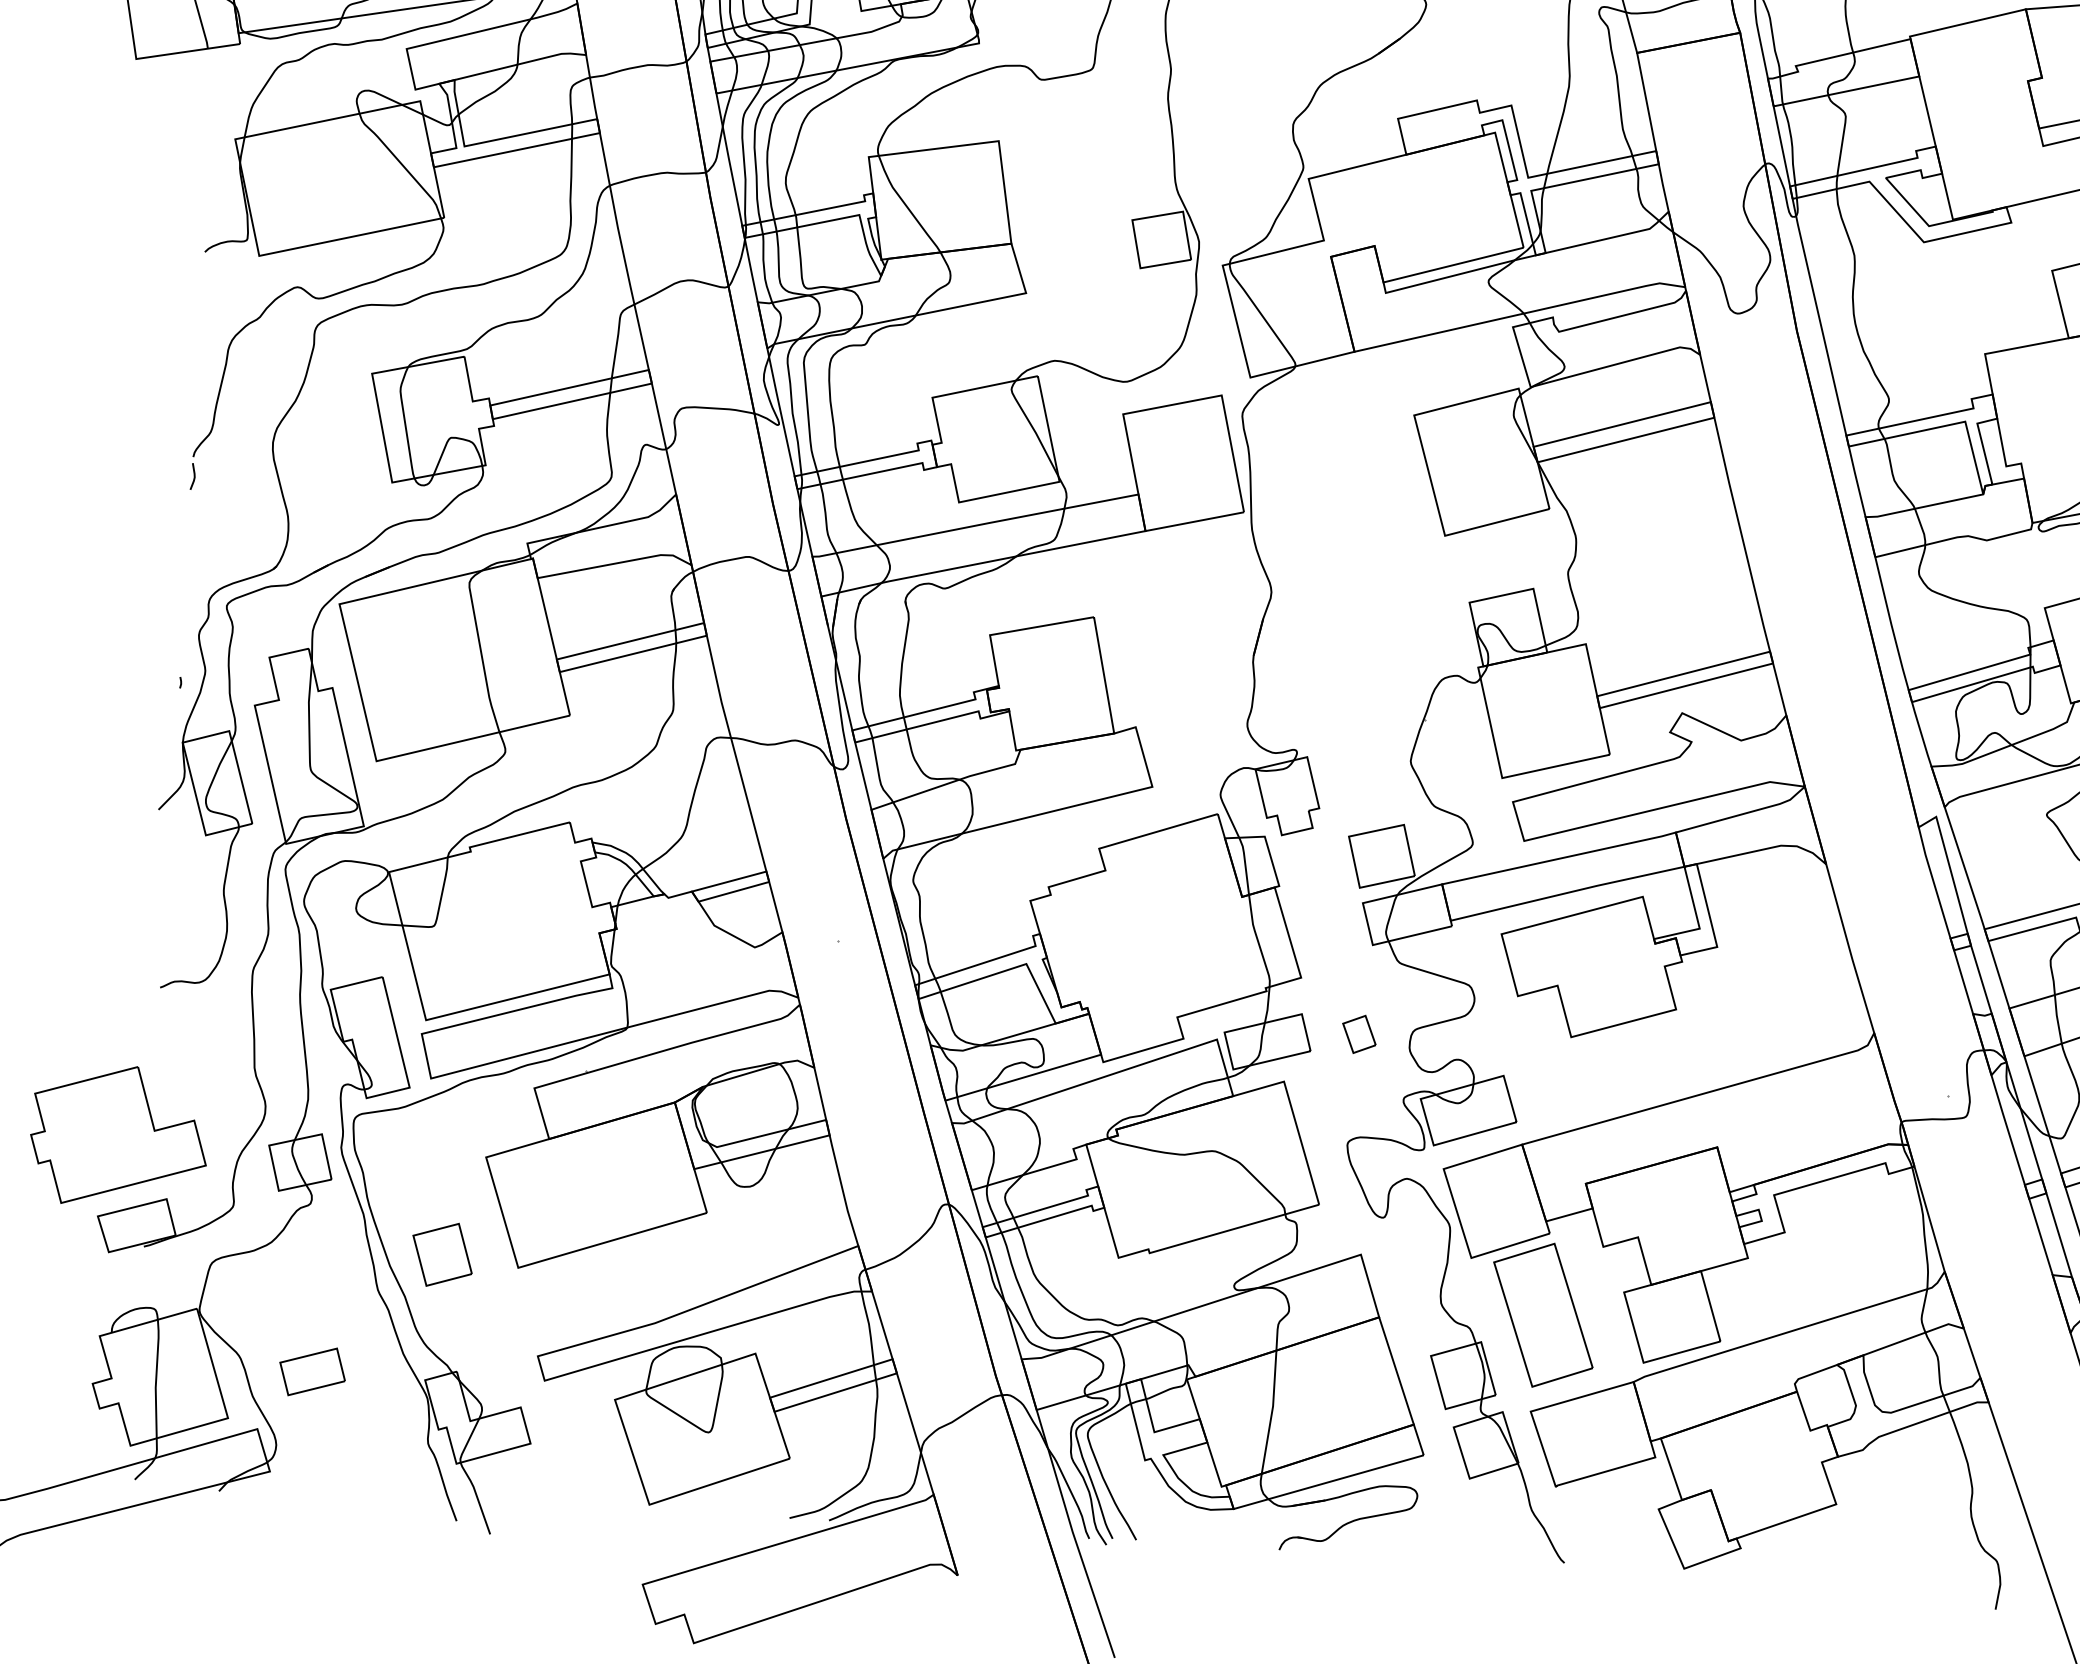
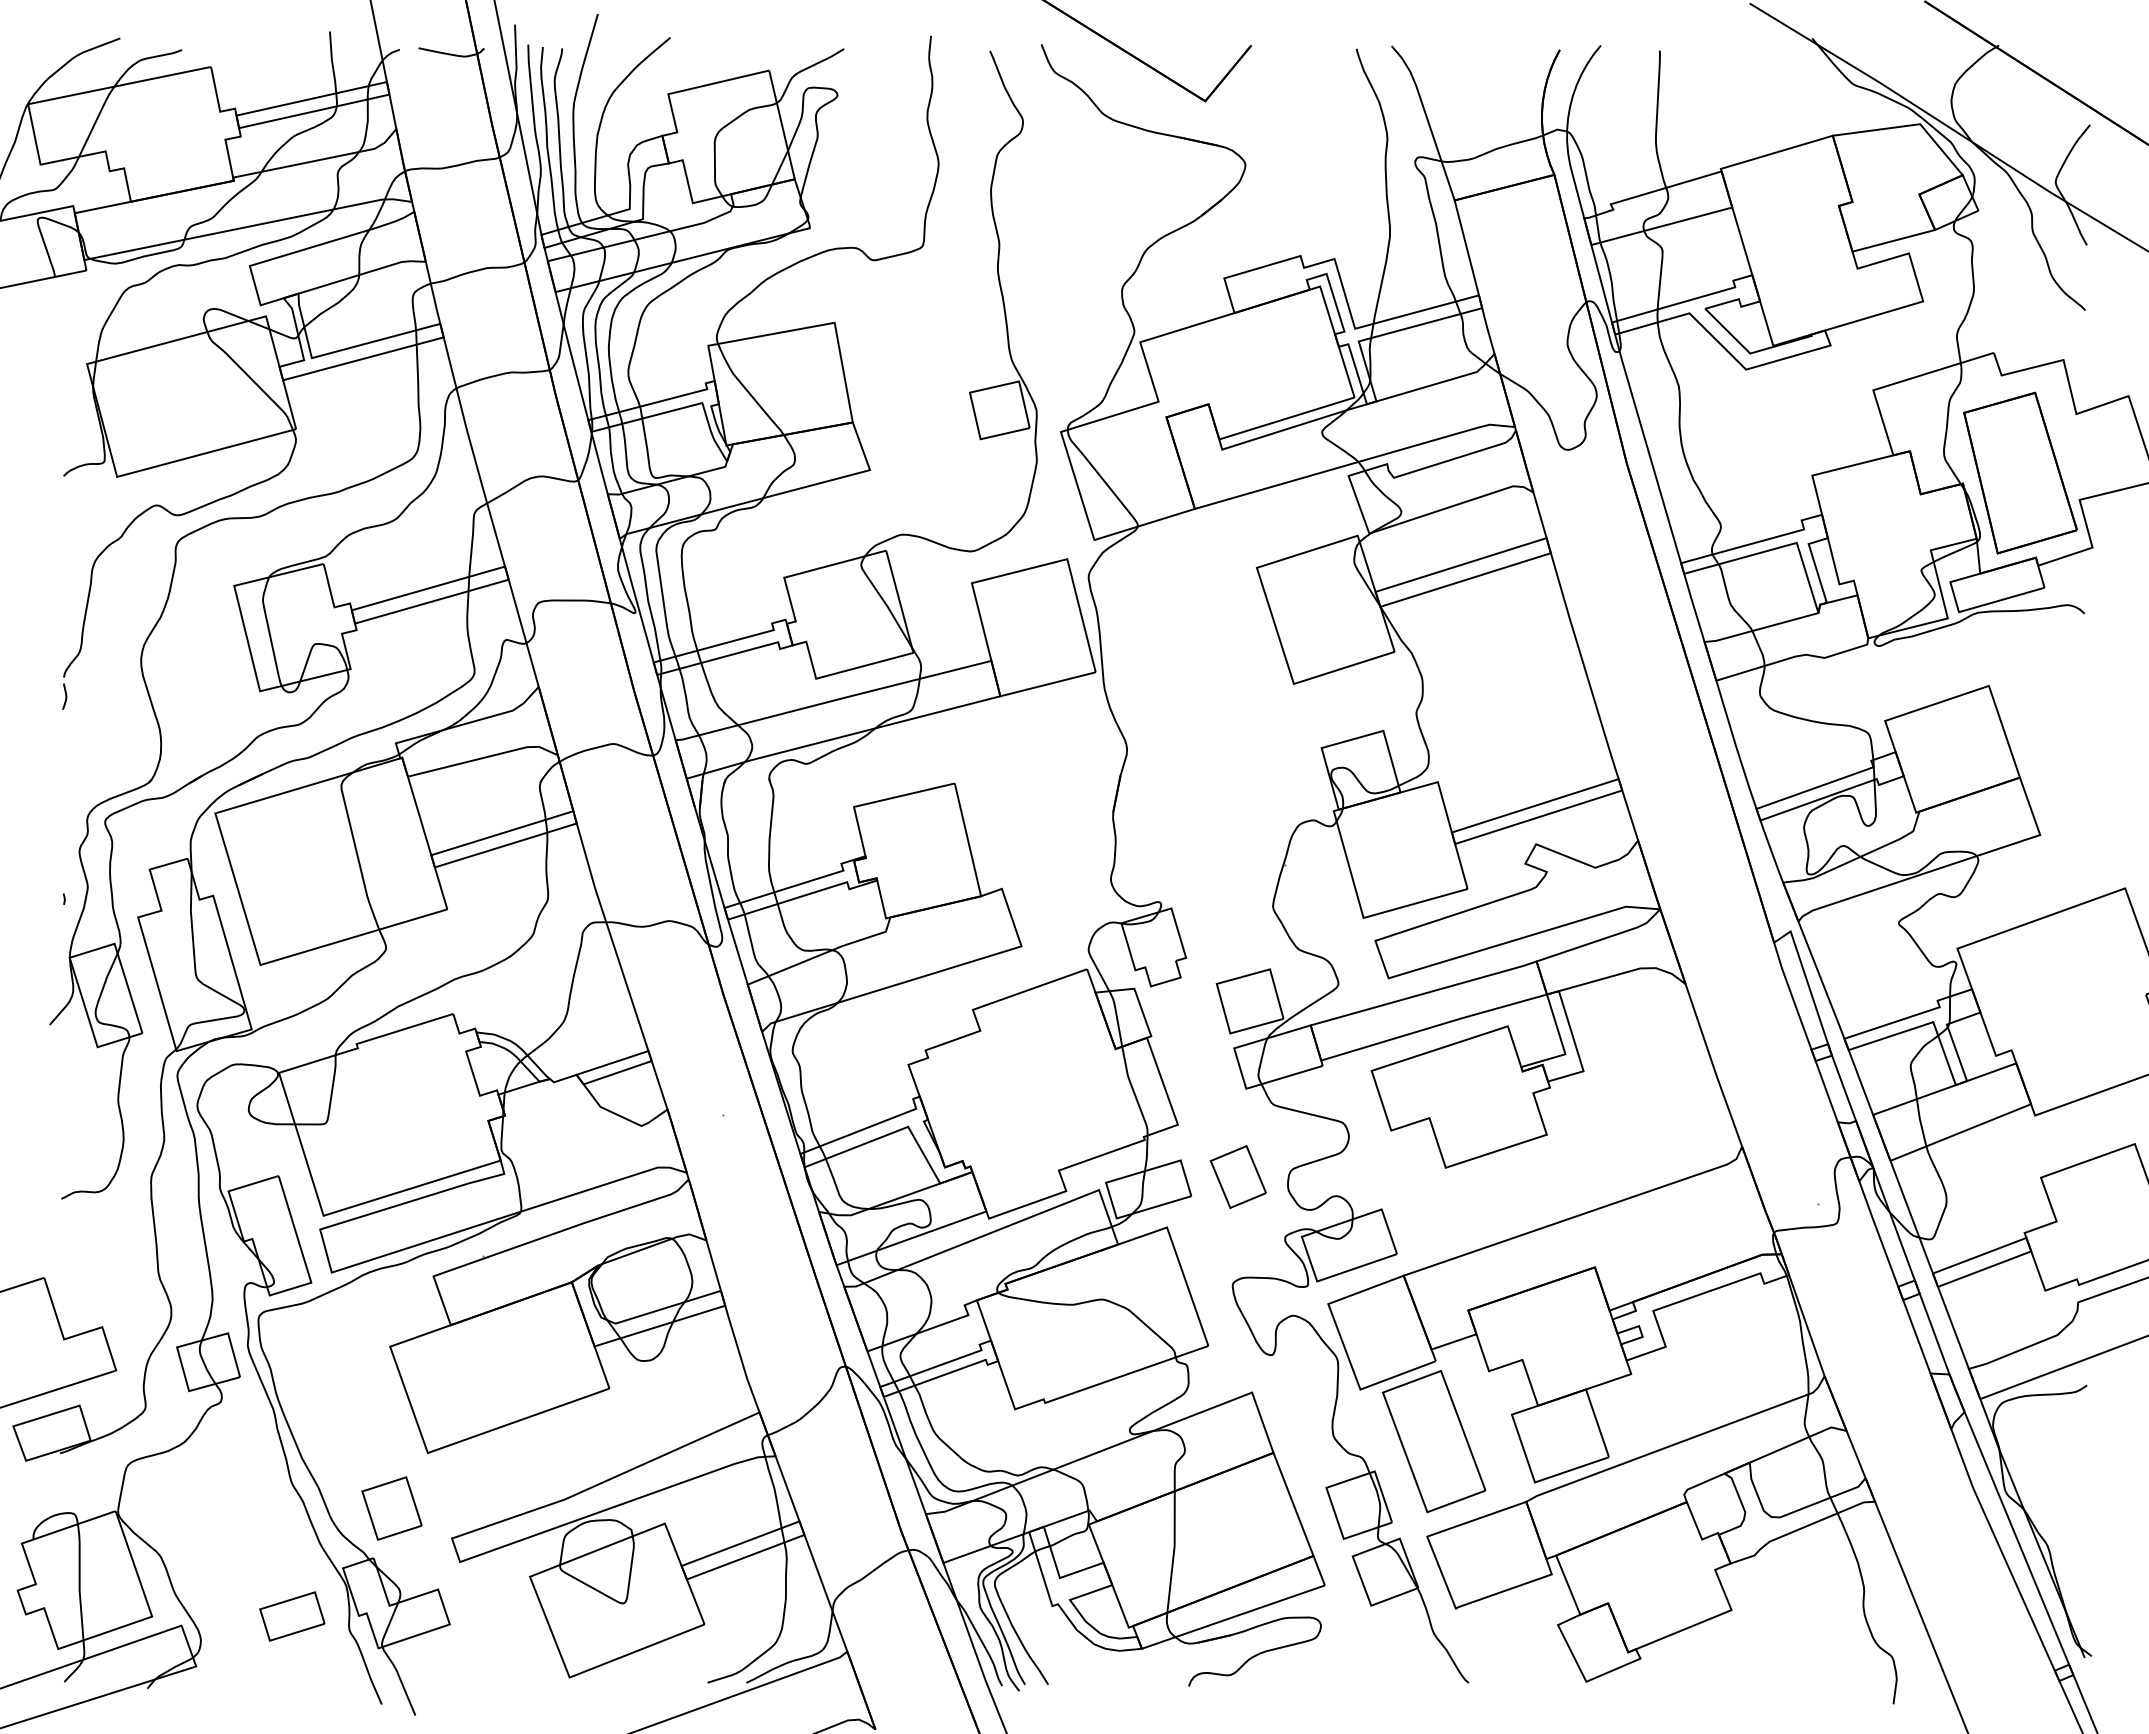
part: (1358, 1033) -> (1237, 1176), size x1.67
part: (442, 1254) -> (391, 1508), moved
part: (312, 1371) -> (292, 1616), moved

